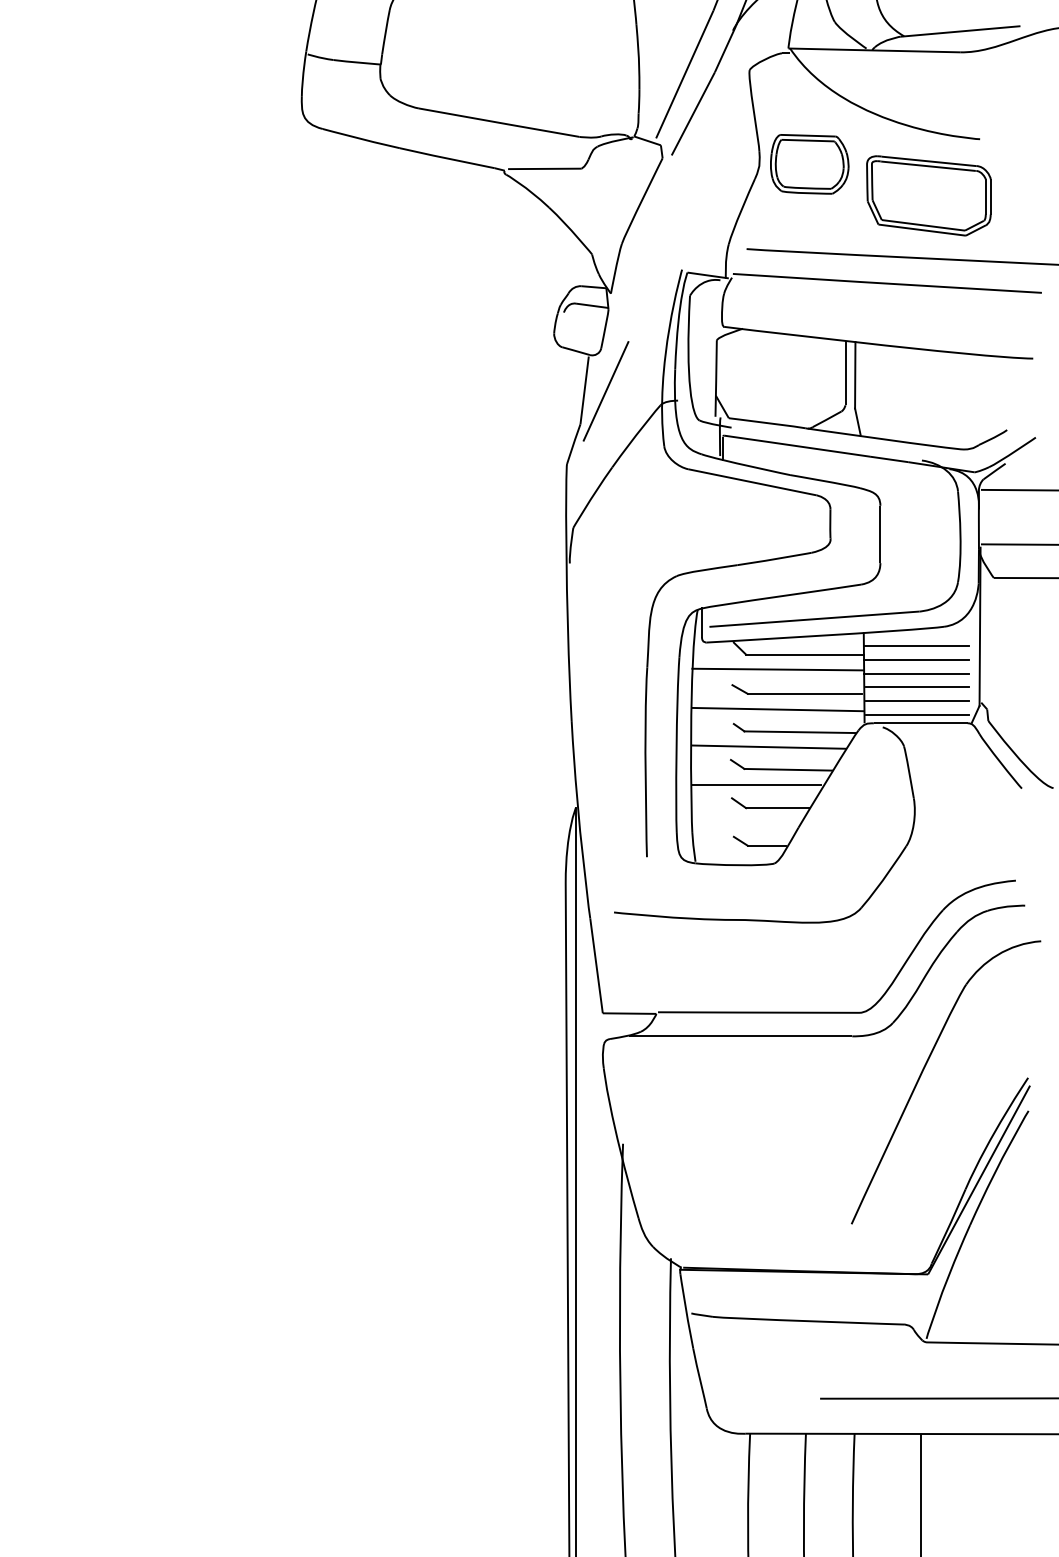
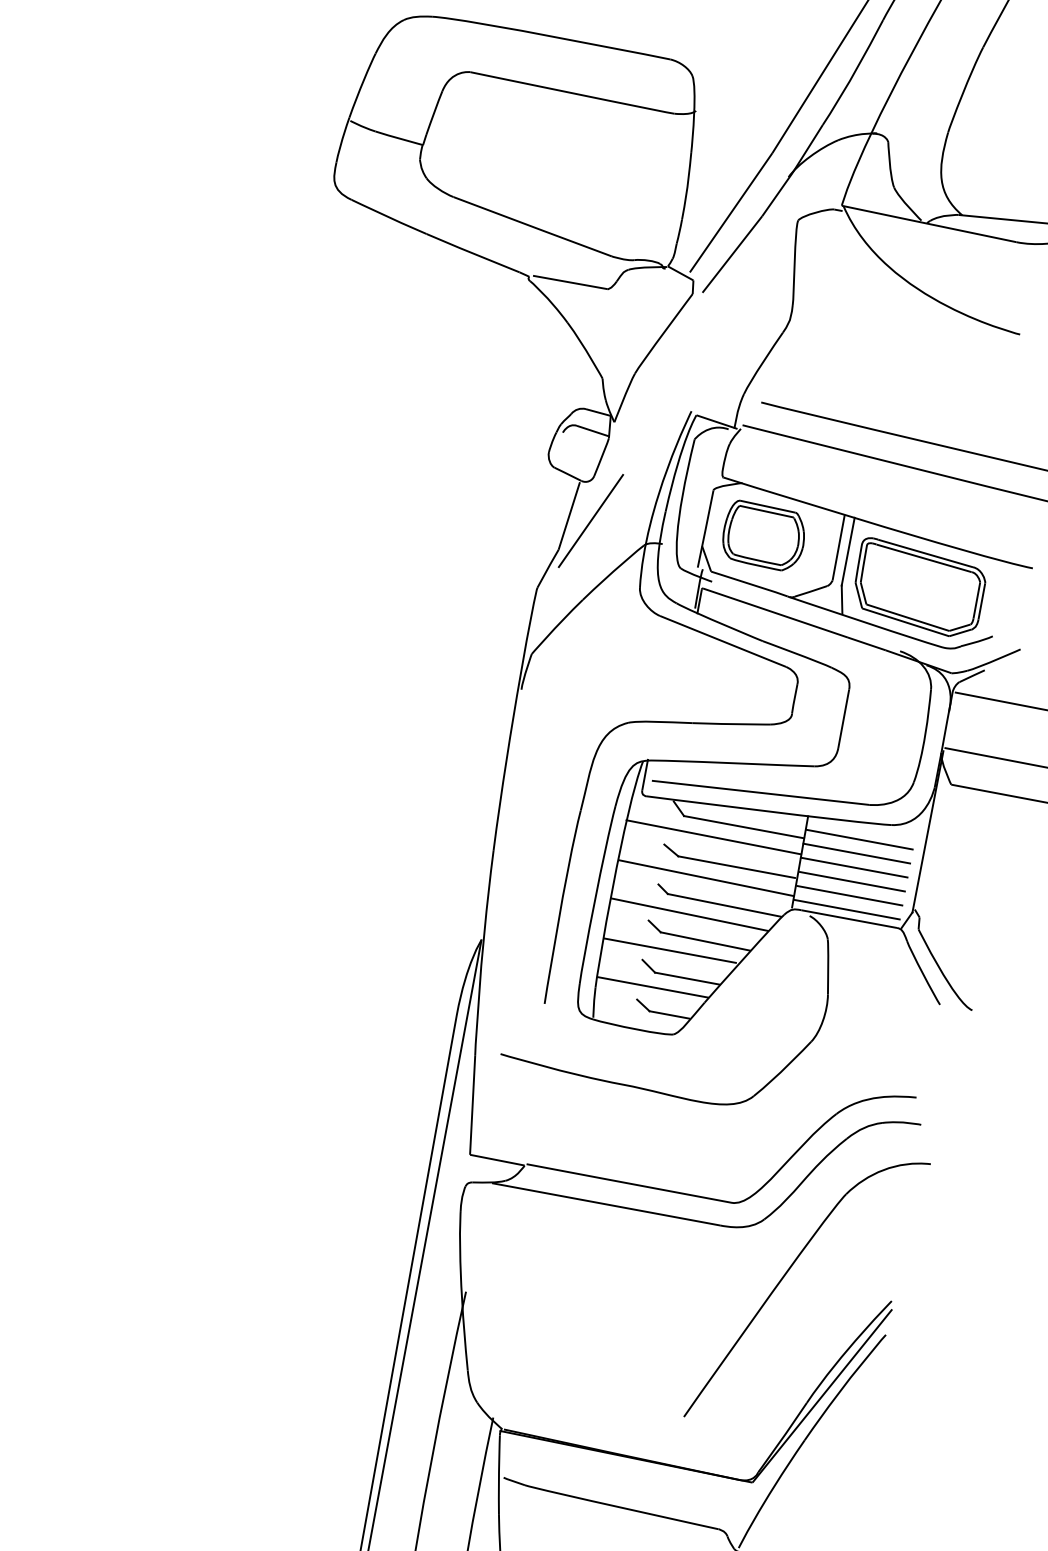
part: (809, 164) -> (763, 536), moved
part: (928, 195) -> (918, 588), moved
line: (746, 822) -> (652, 987), added

